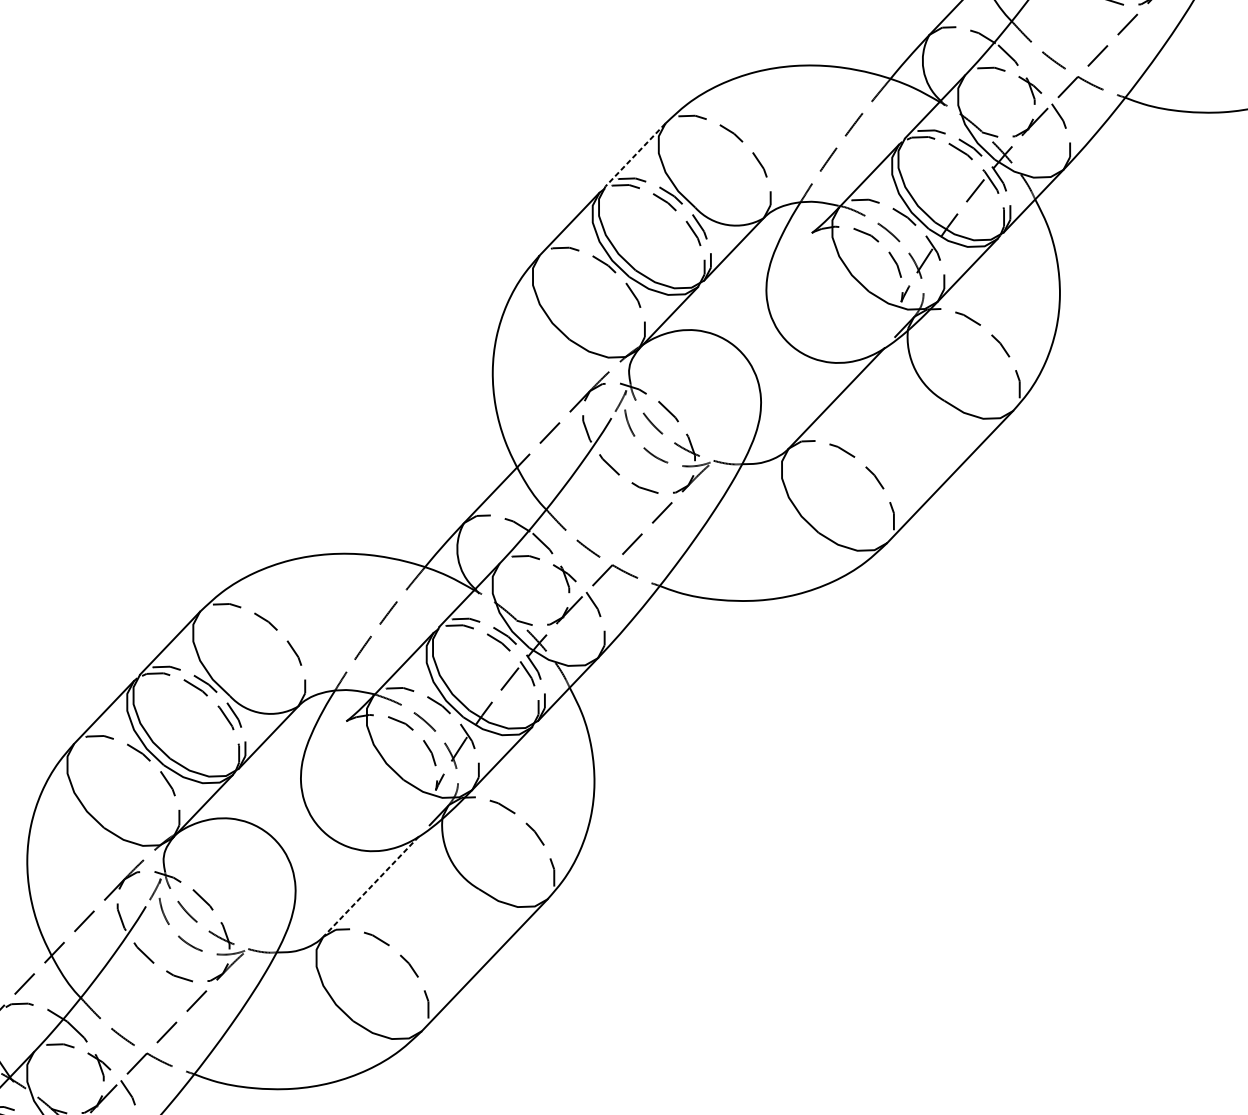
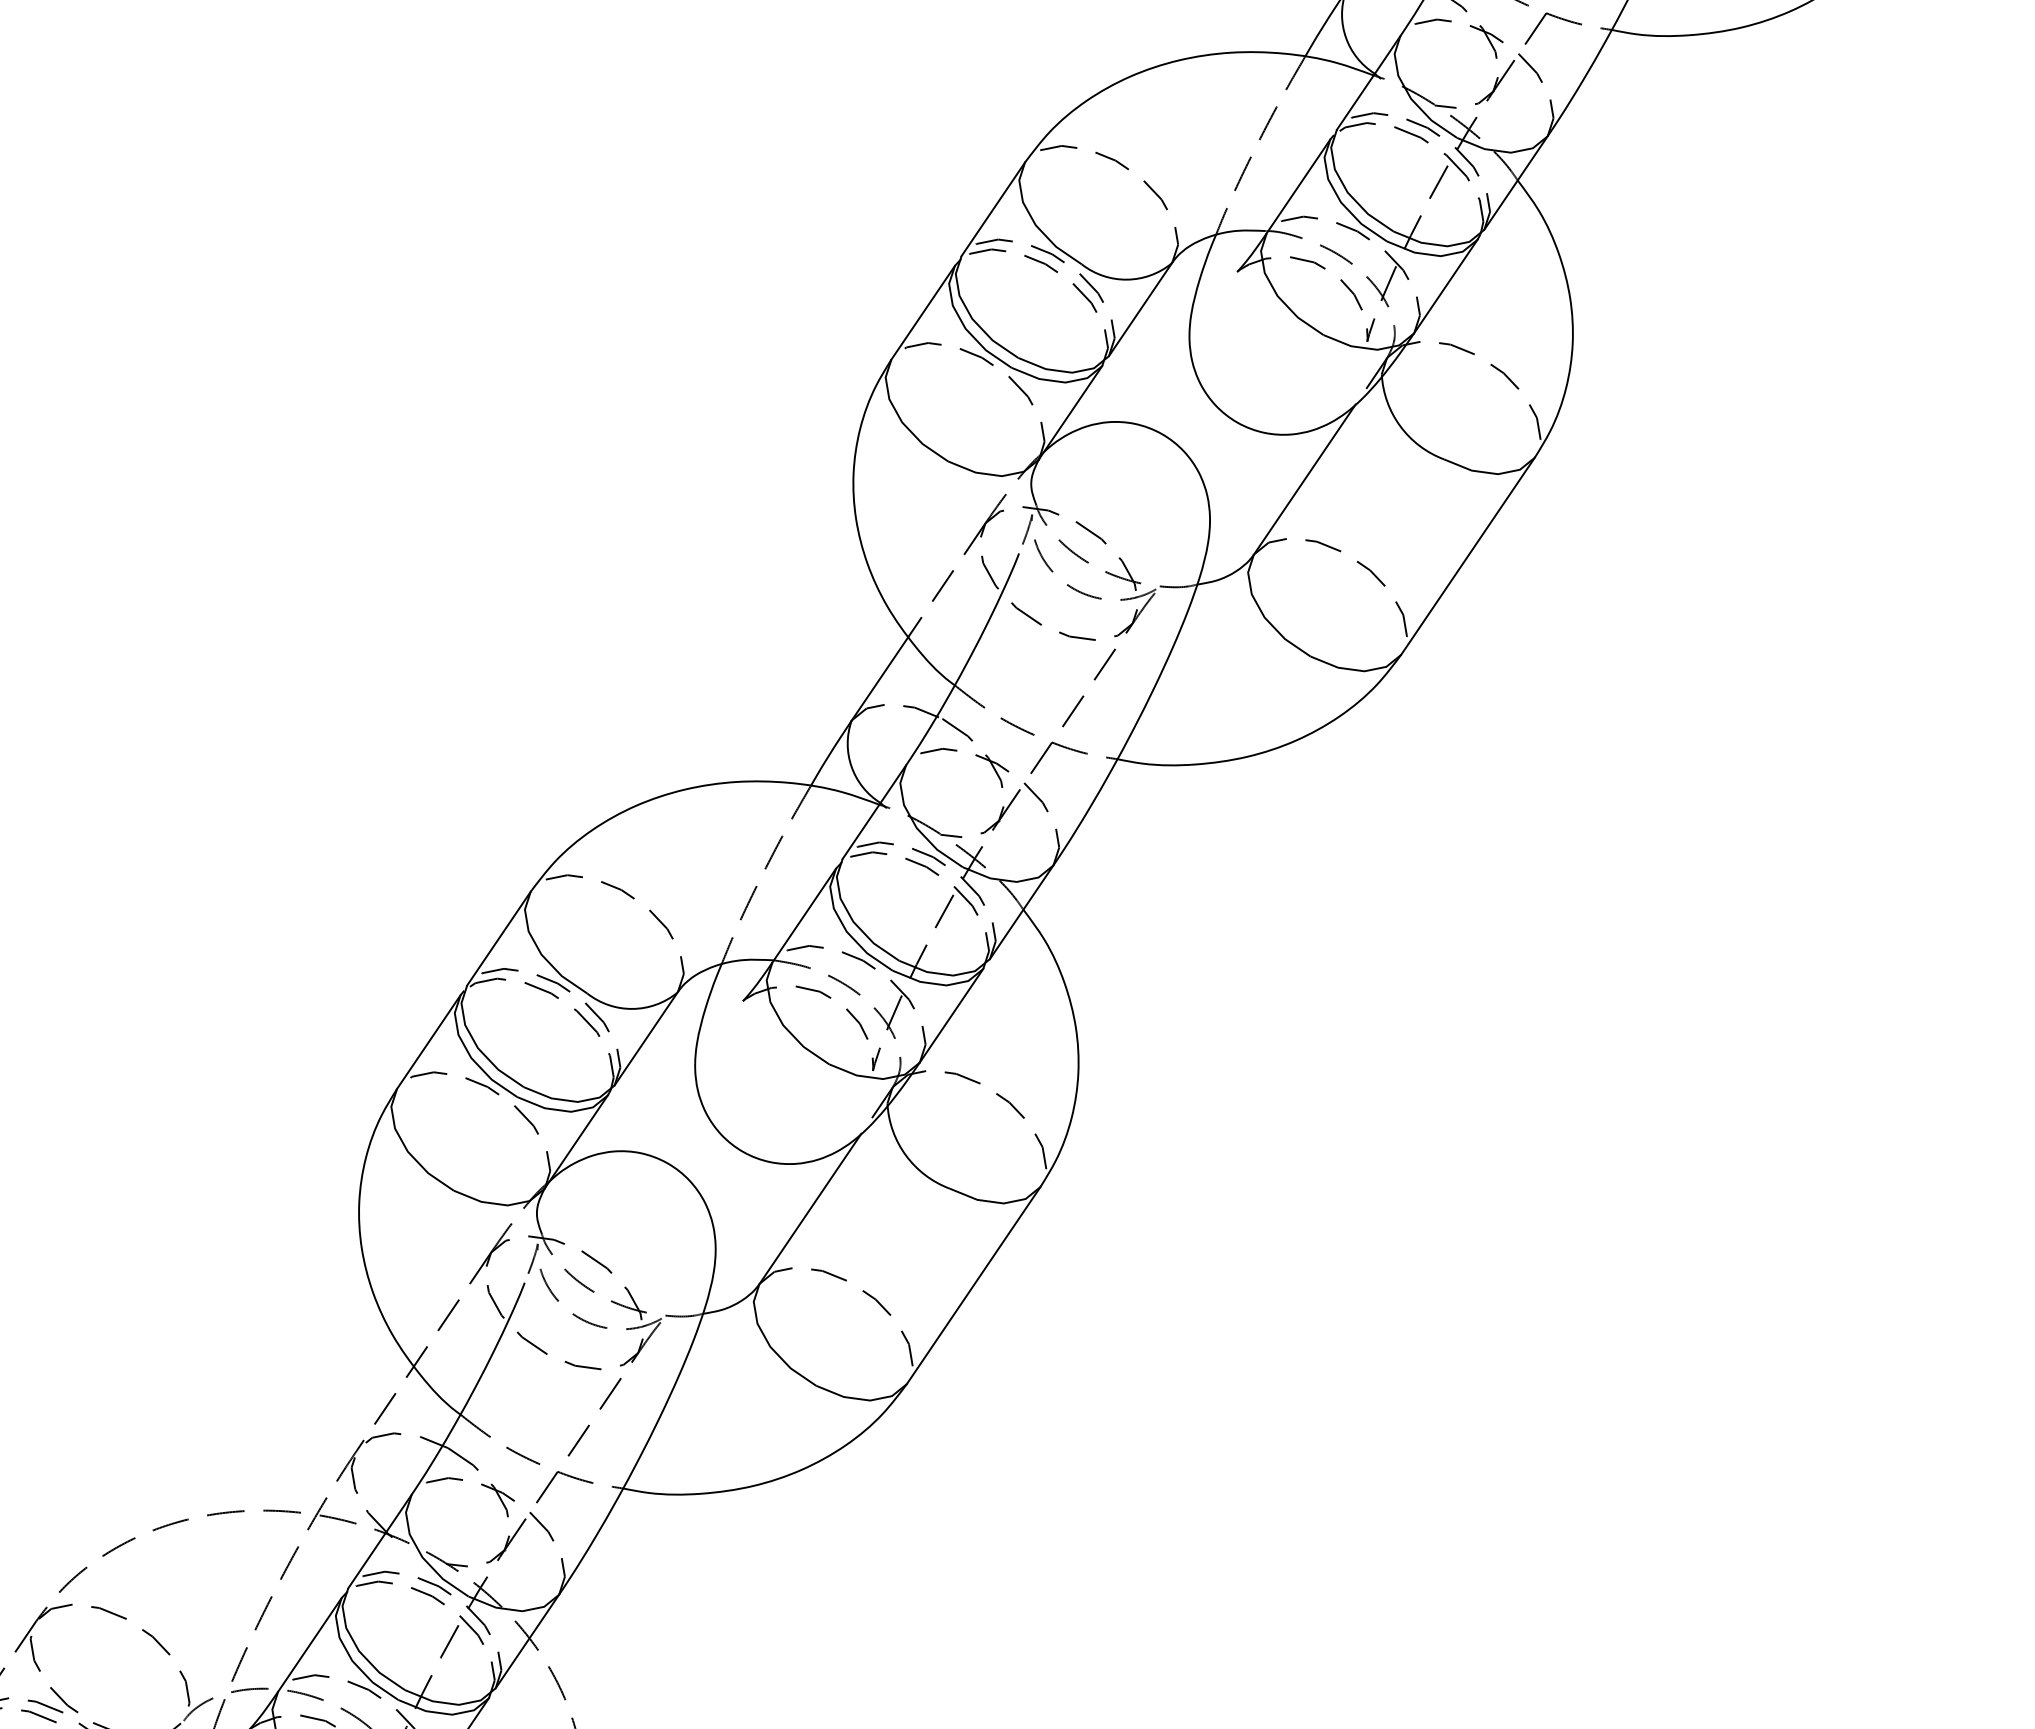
line: (635, 155) -> (993, 209), dashed -> solid
line: (371, 886) -> (810, 1208), dashed -> solid

